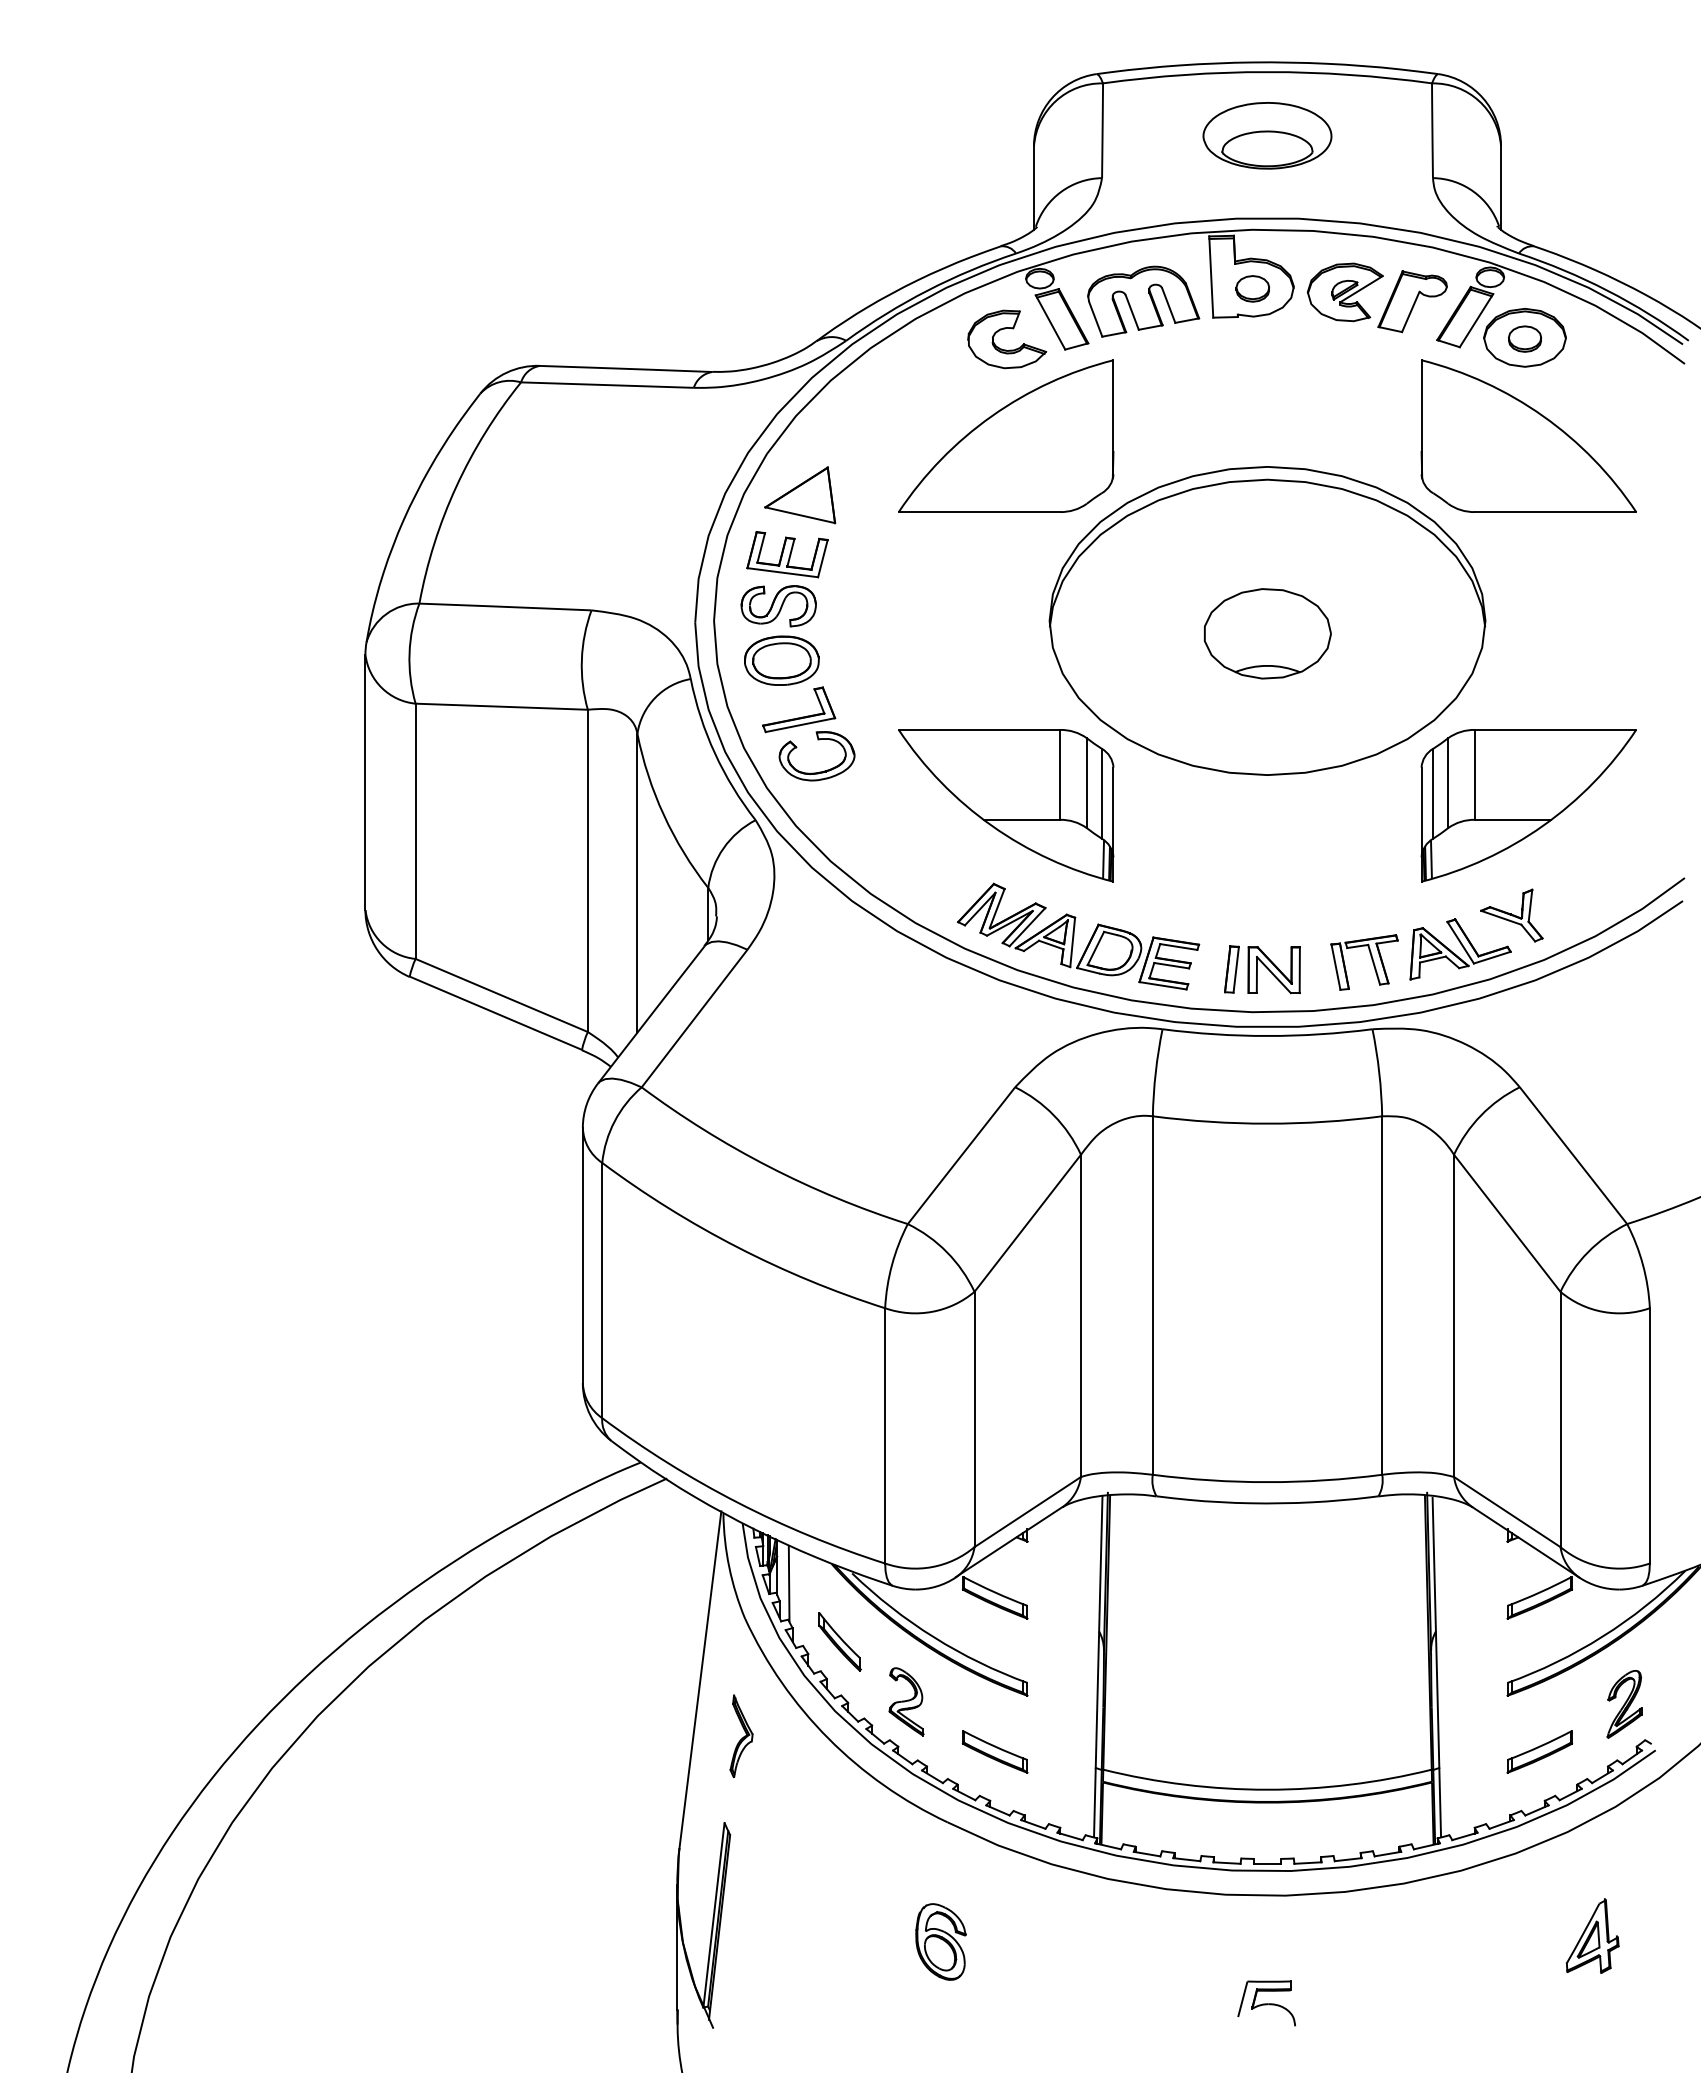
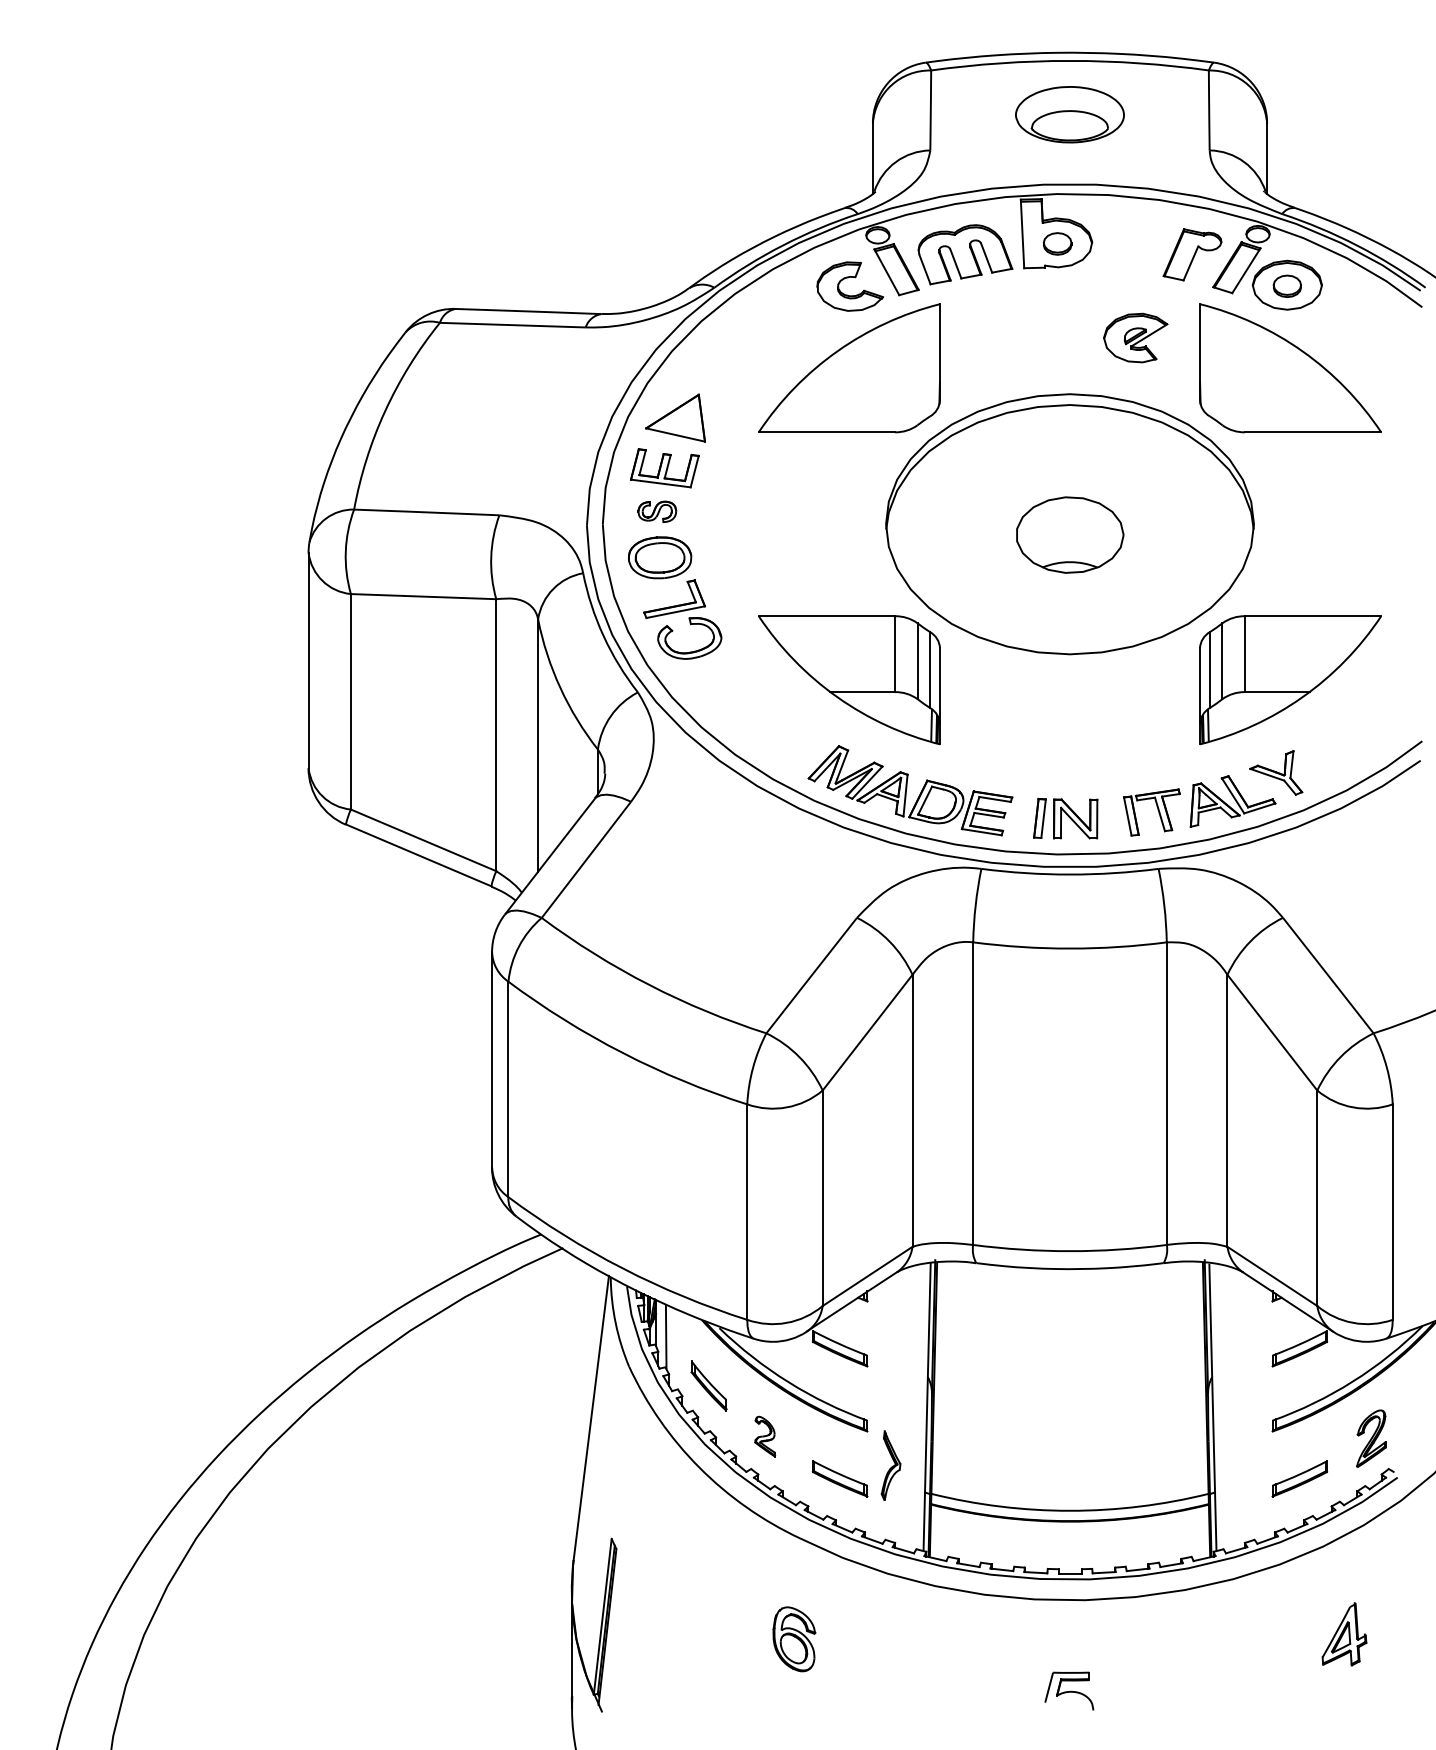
part: (1345, 292) -> (1135, 338), moved
part: (778, 606) -> (657, 512), size x0.6
part: (906, 1701) -> (765, 1436), size x0.7
part: (741, 1736) -> (891, 1465), moved

